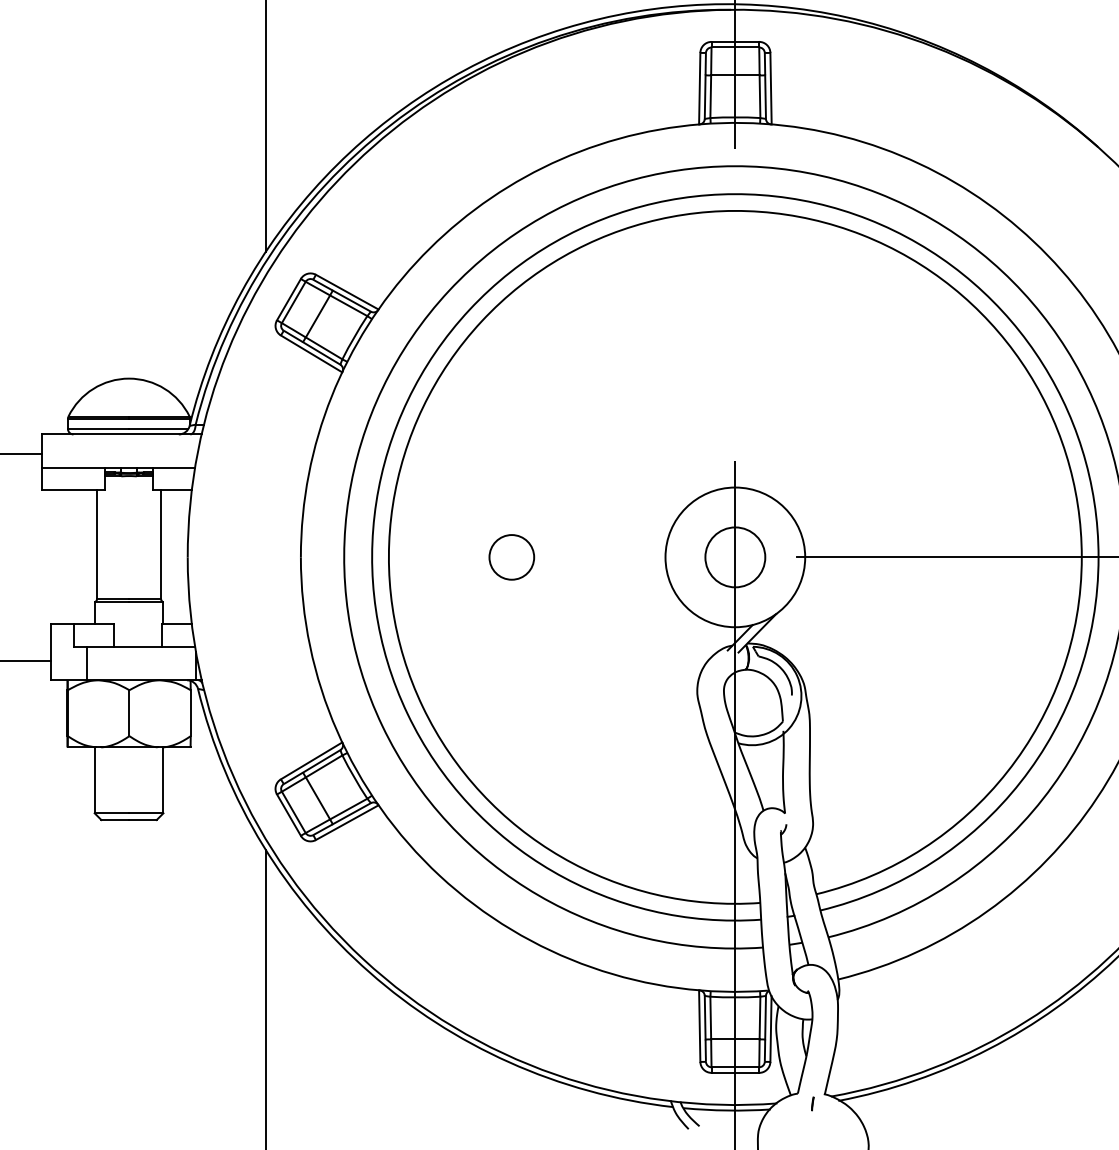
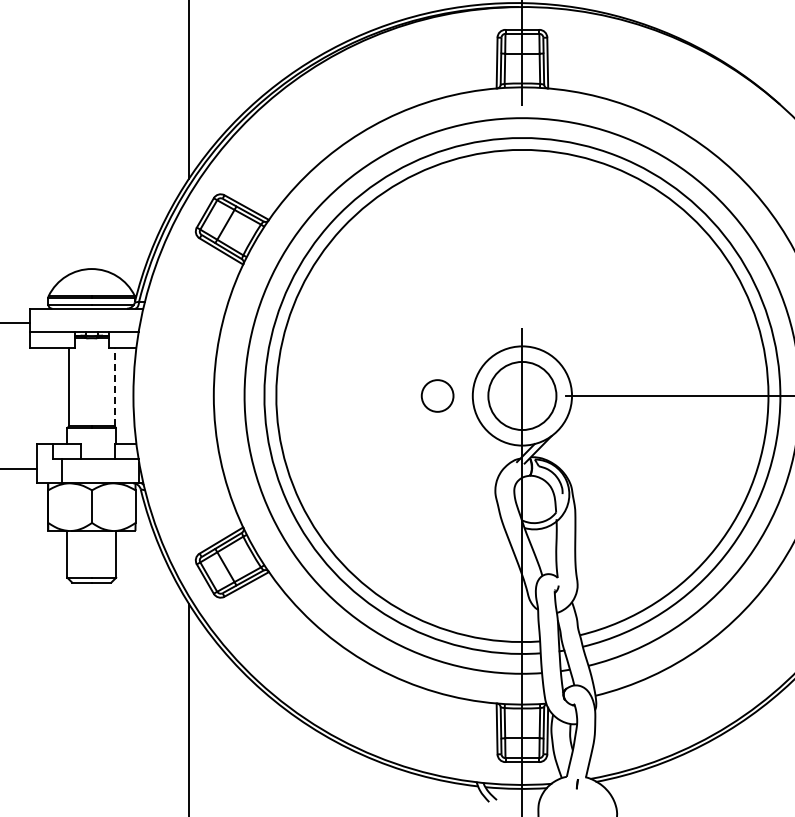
line: (161, 545) -> (114, 387), solid -> dashed
circle: (511, 556) -> (437, 395), moved
circle: (735, 556) -> (522, 395), size x1.6

